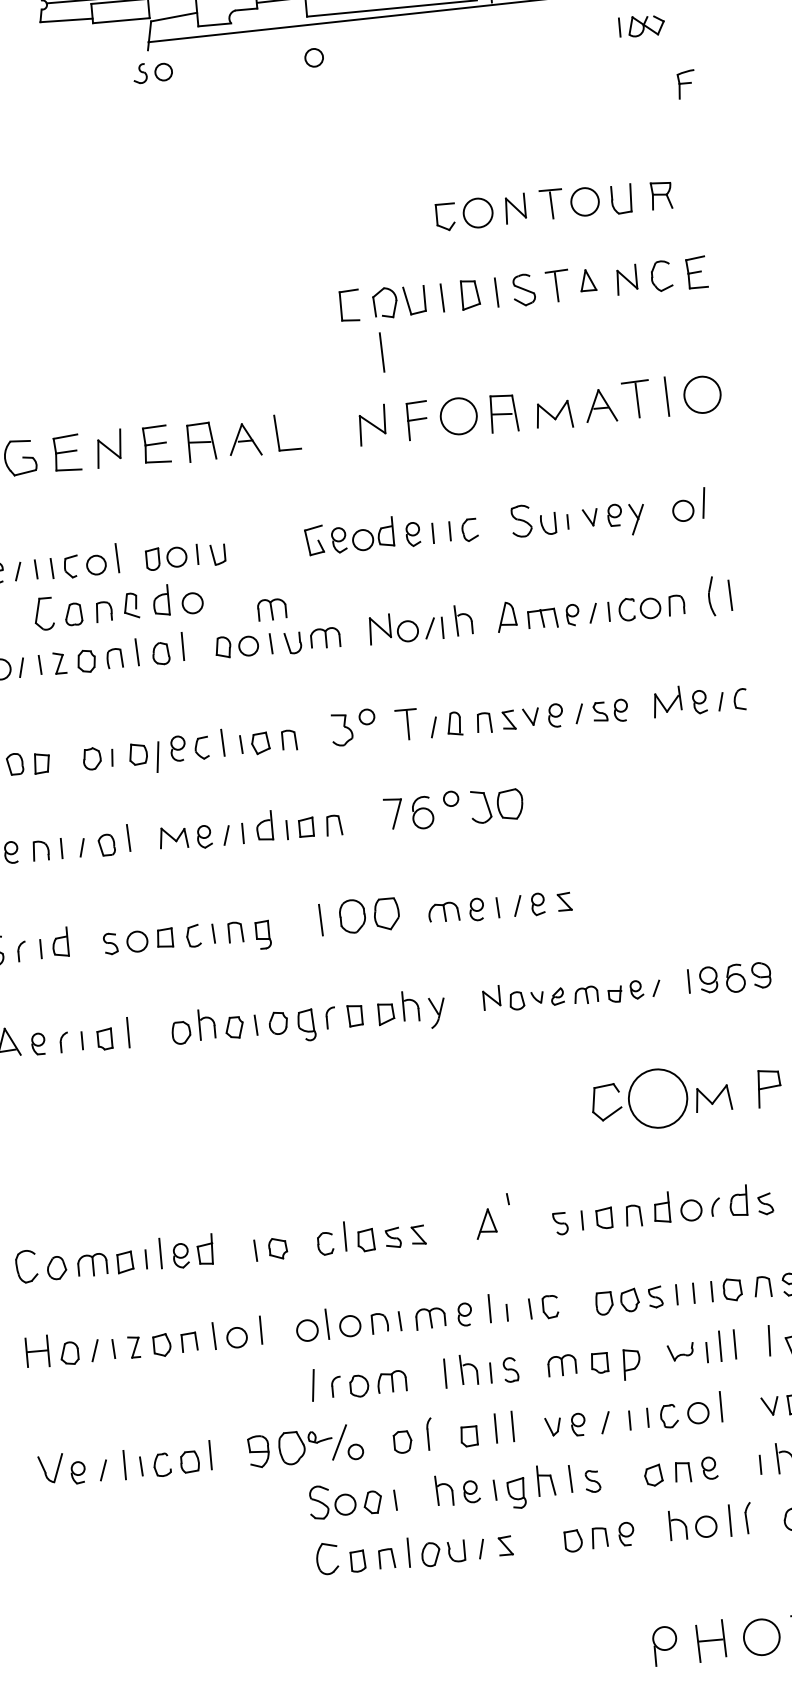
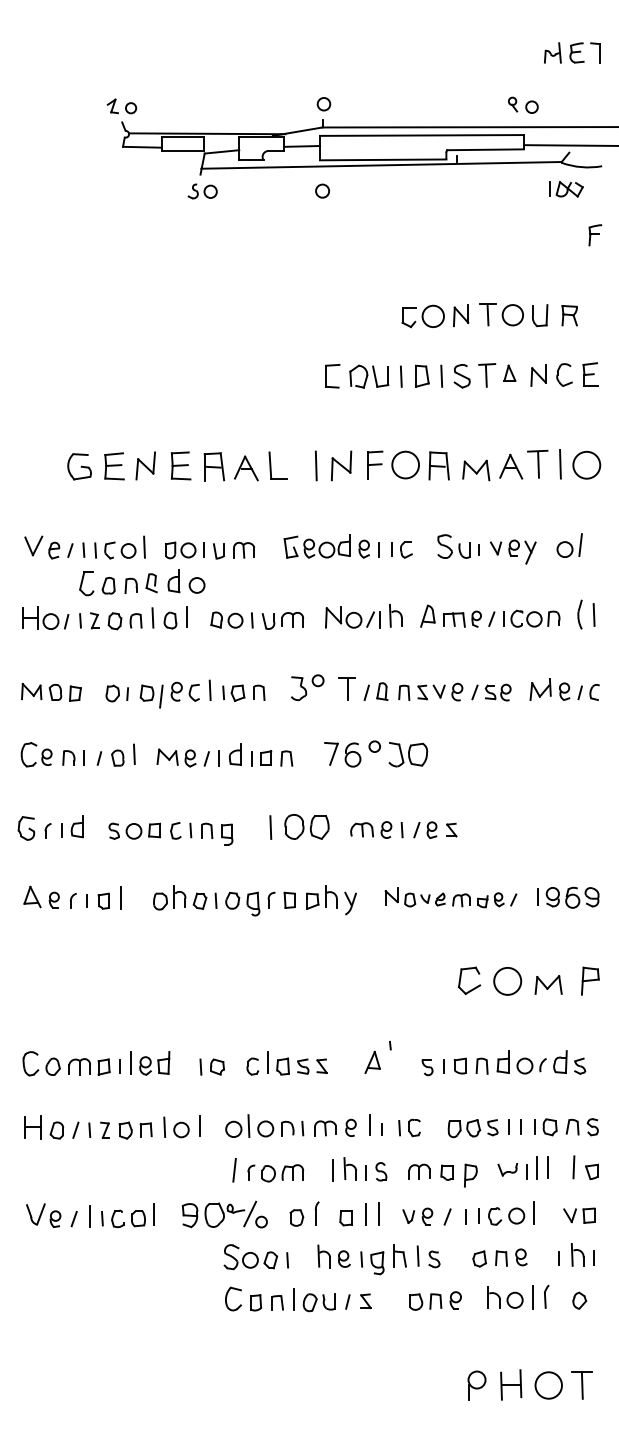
line: (382, 351) -> (316, 465), moved
part: (271, 608) -> (243, 549), moved
circle: (657, 1097) -> (507, 980), size x0.62

